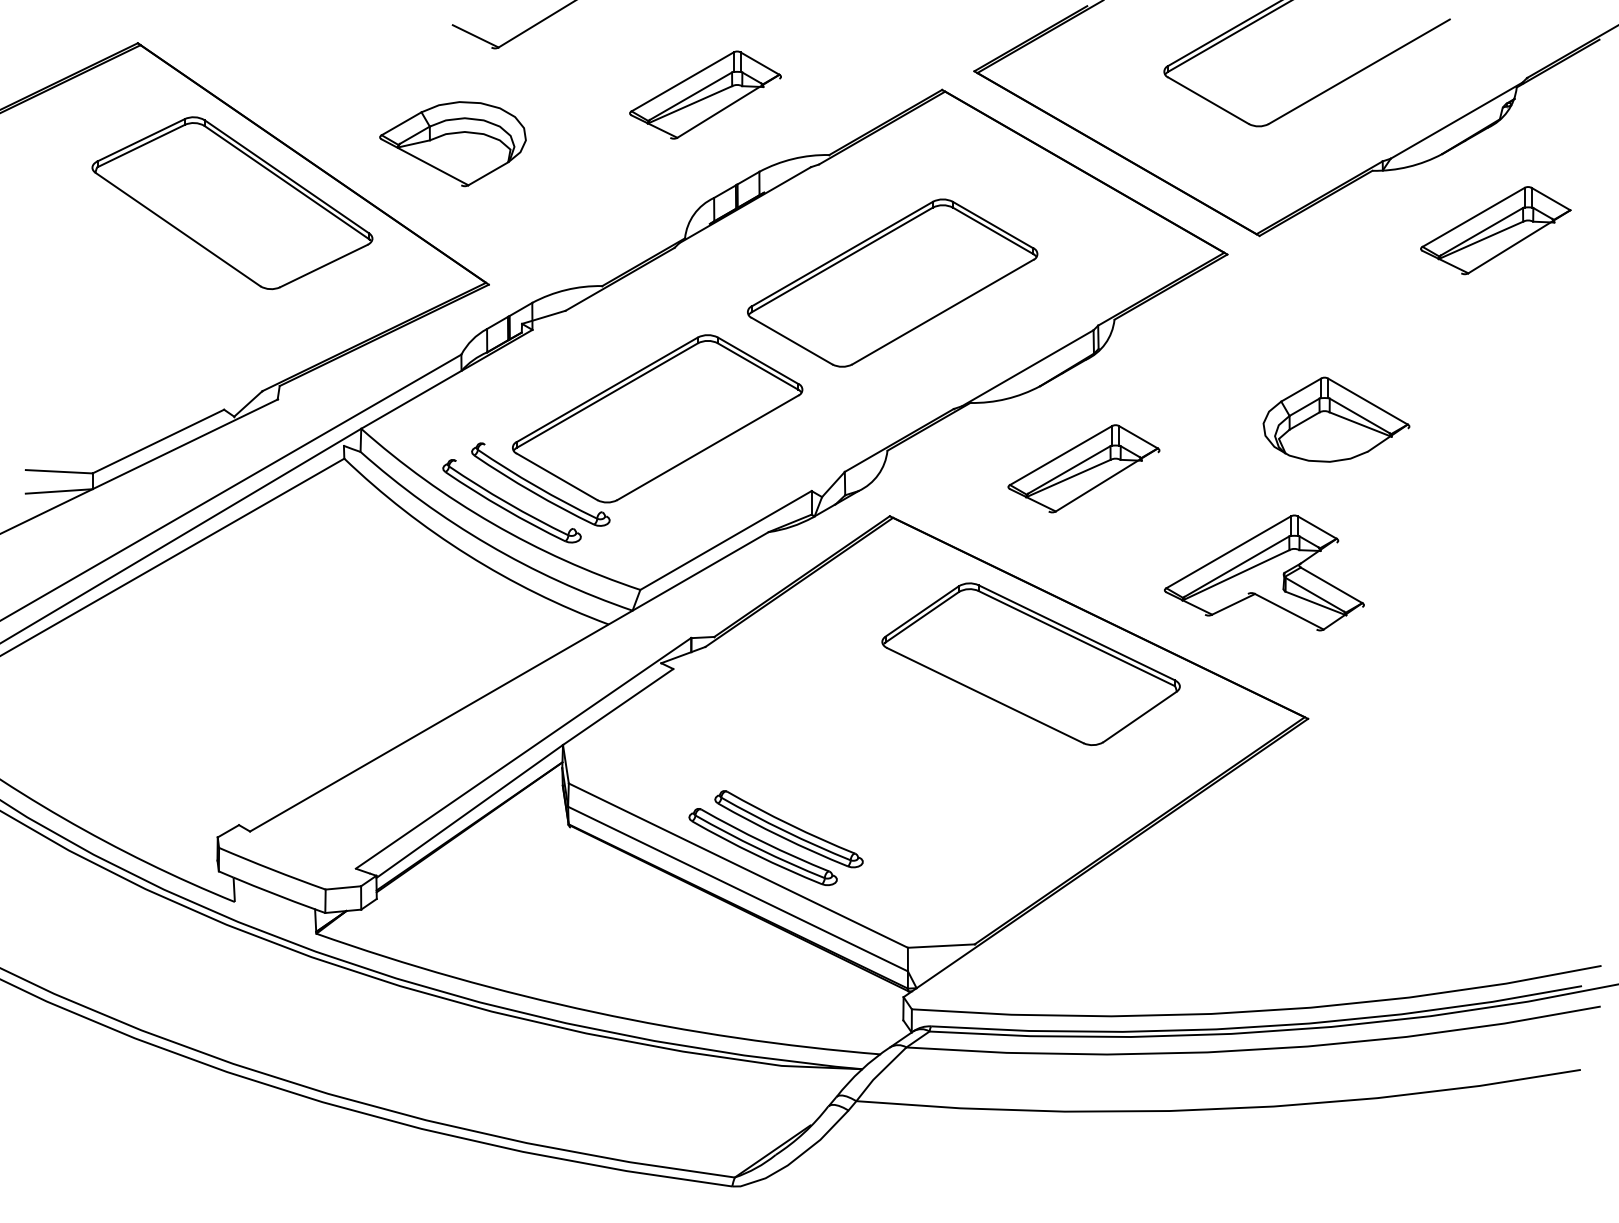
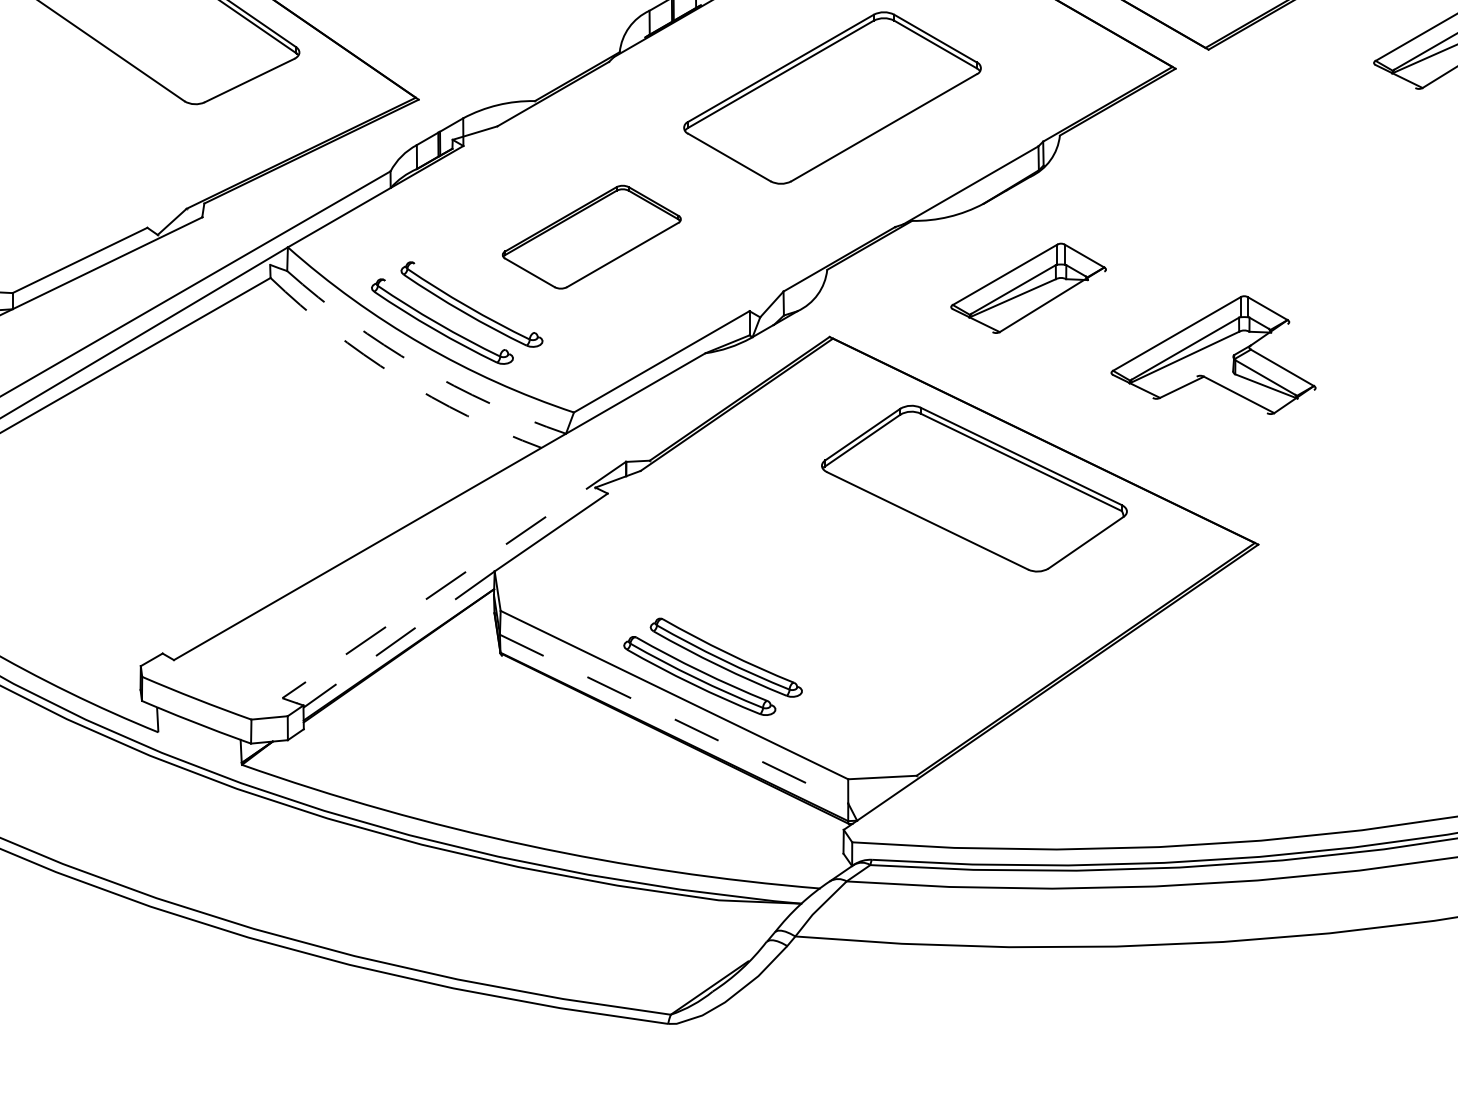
part: (657, 418) -> (591, 236), size x0.6
part: (1336, 419) -> (1287, 237), removed
arc: (488, 544) -> (418, 365), solid -> dashed
arc: (467, 555) -> (396, 377), solid -> dashed
part: (1264, 572) -> (1213, 354), moved
line: (523, 753) -> (454, 580), solid -> dashed
line: (469, 811) -> (398, 639), solid -> dashed
line: (738, 889) -> (674, 719), solid -> dashed

